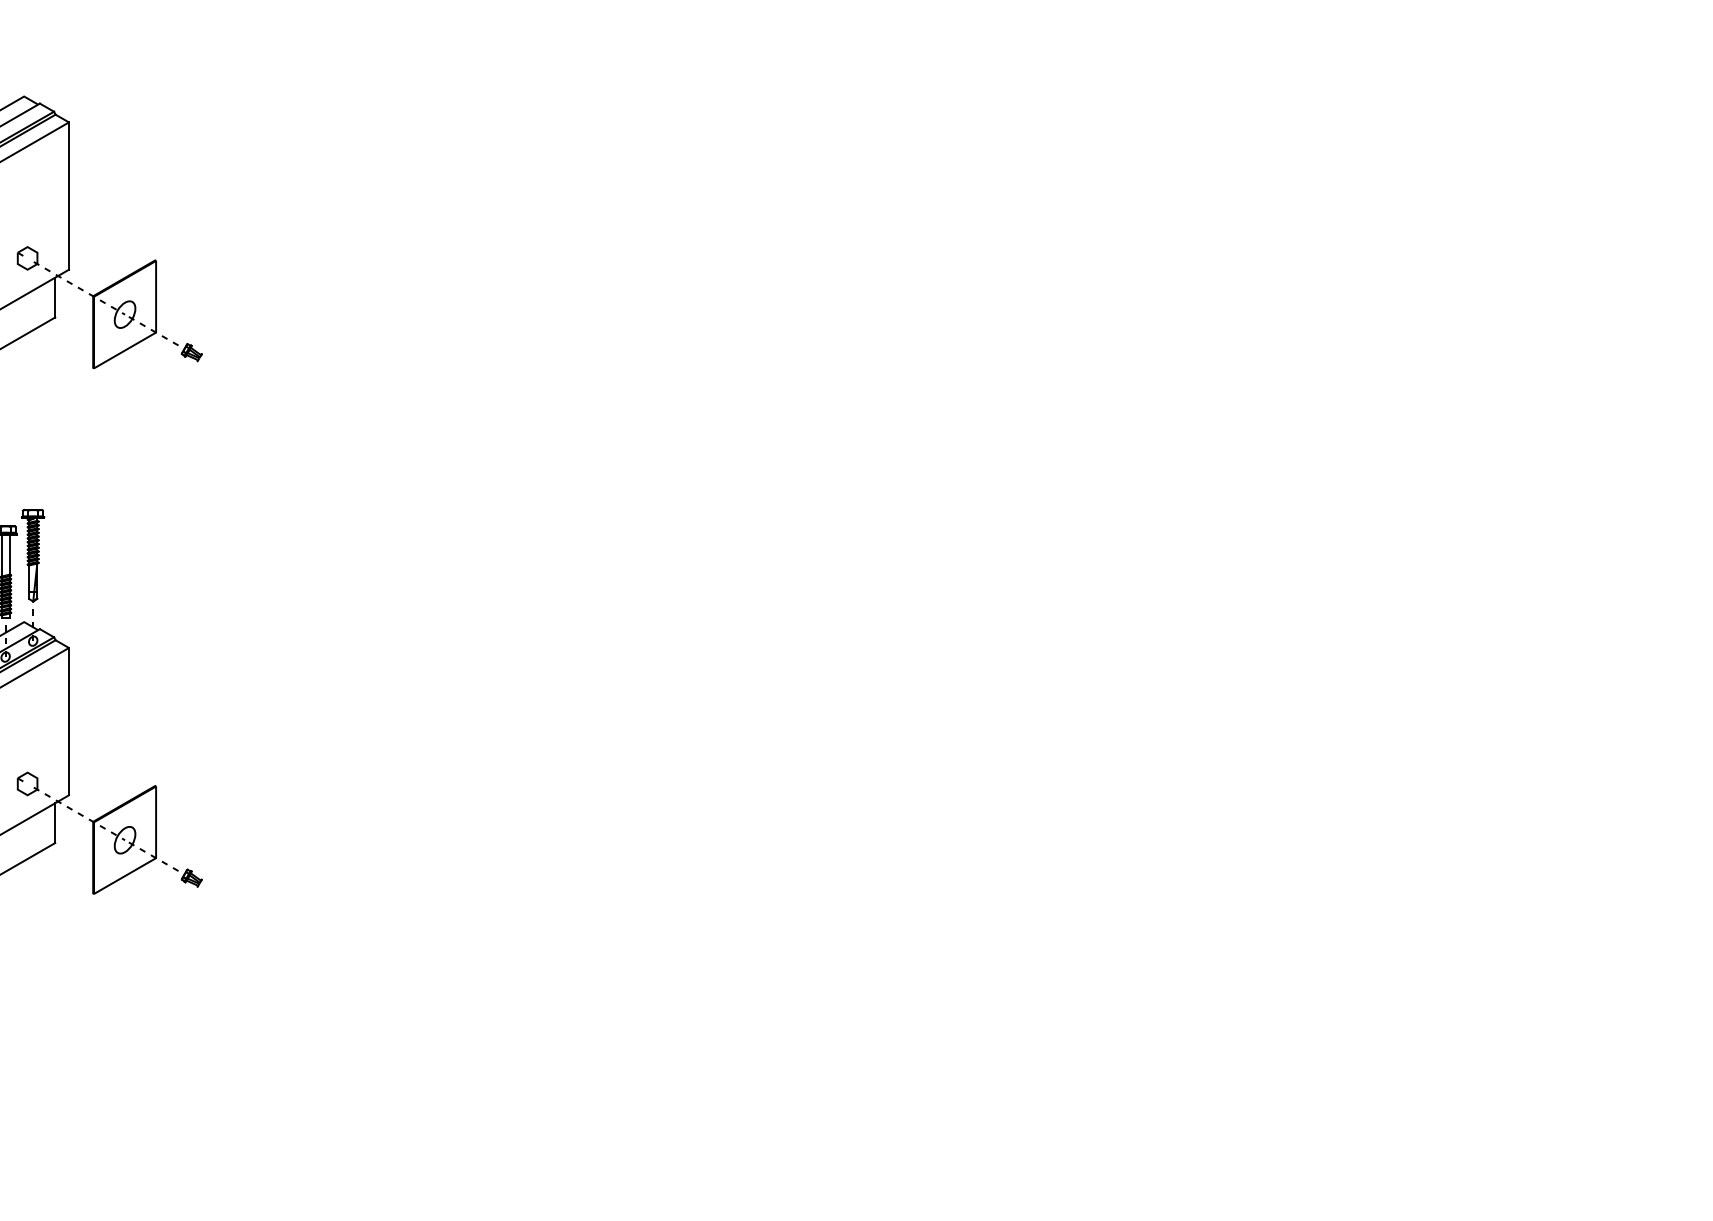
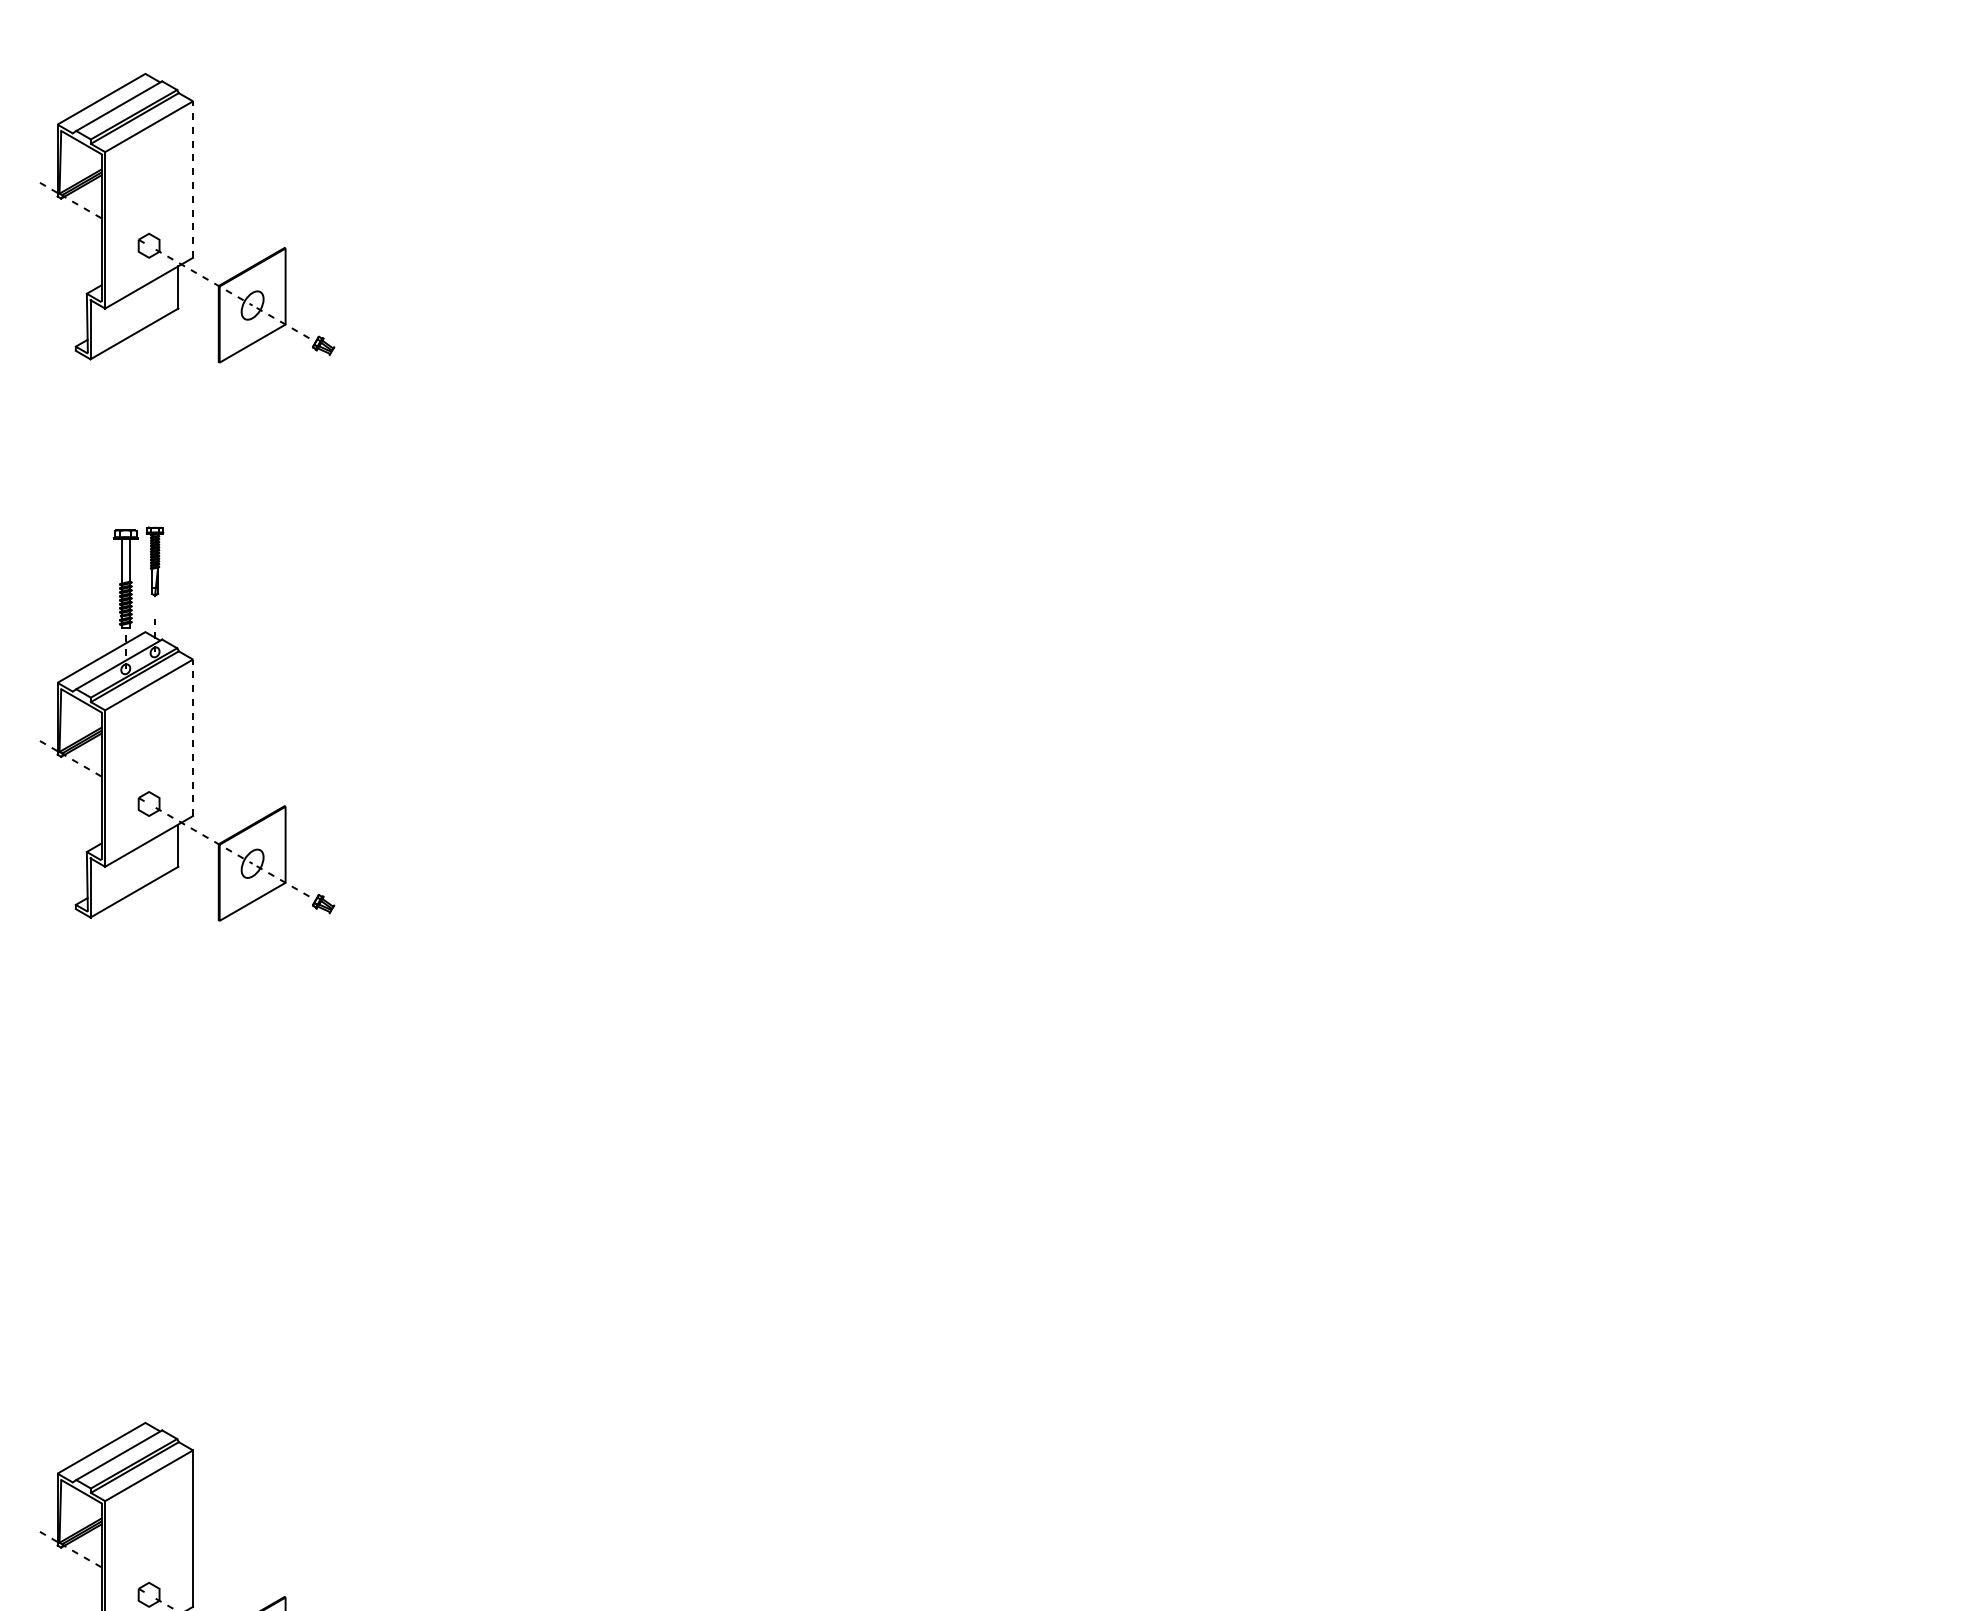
line: (69, 195) -> (193, 179), solid -> dashed
part: (32, 555) -> (154, 561), size x0.7
line: (69, 721) -> (193, 737), solid -> dashed

